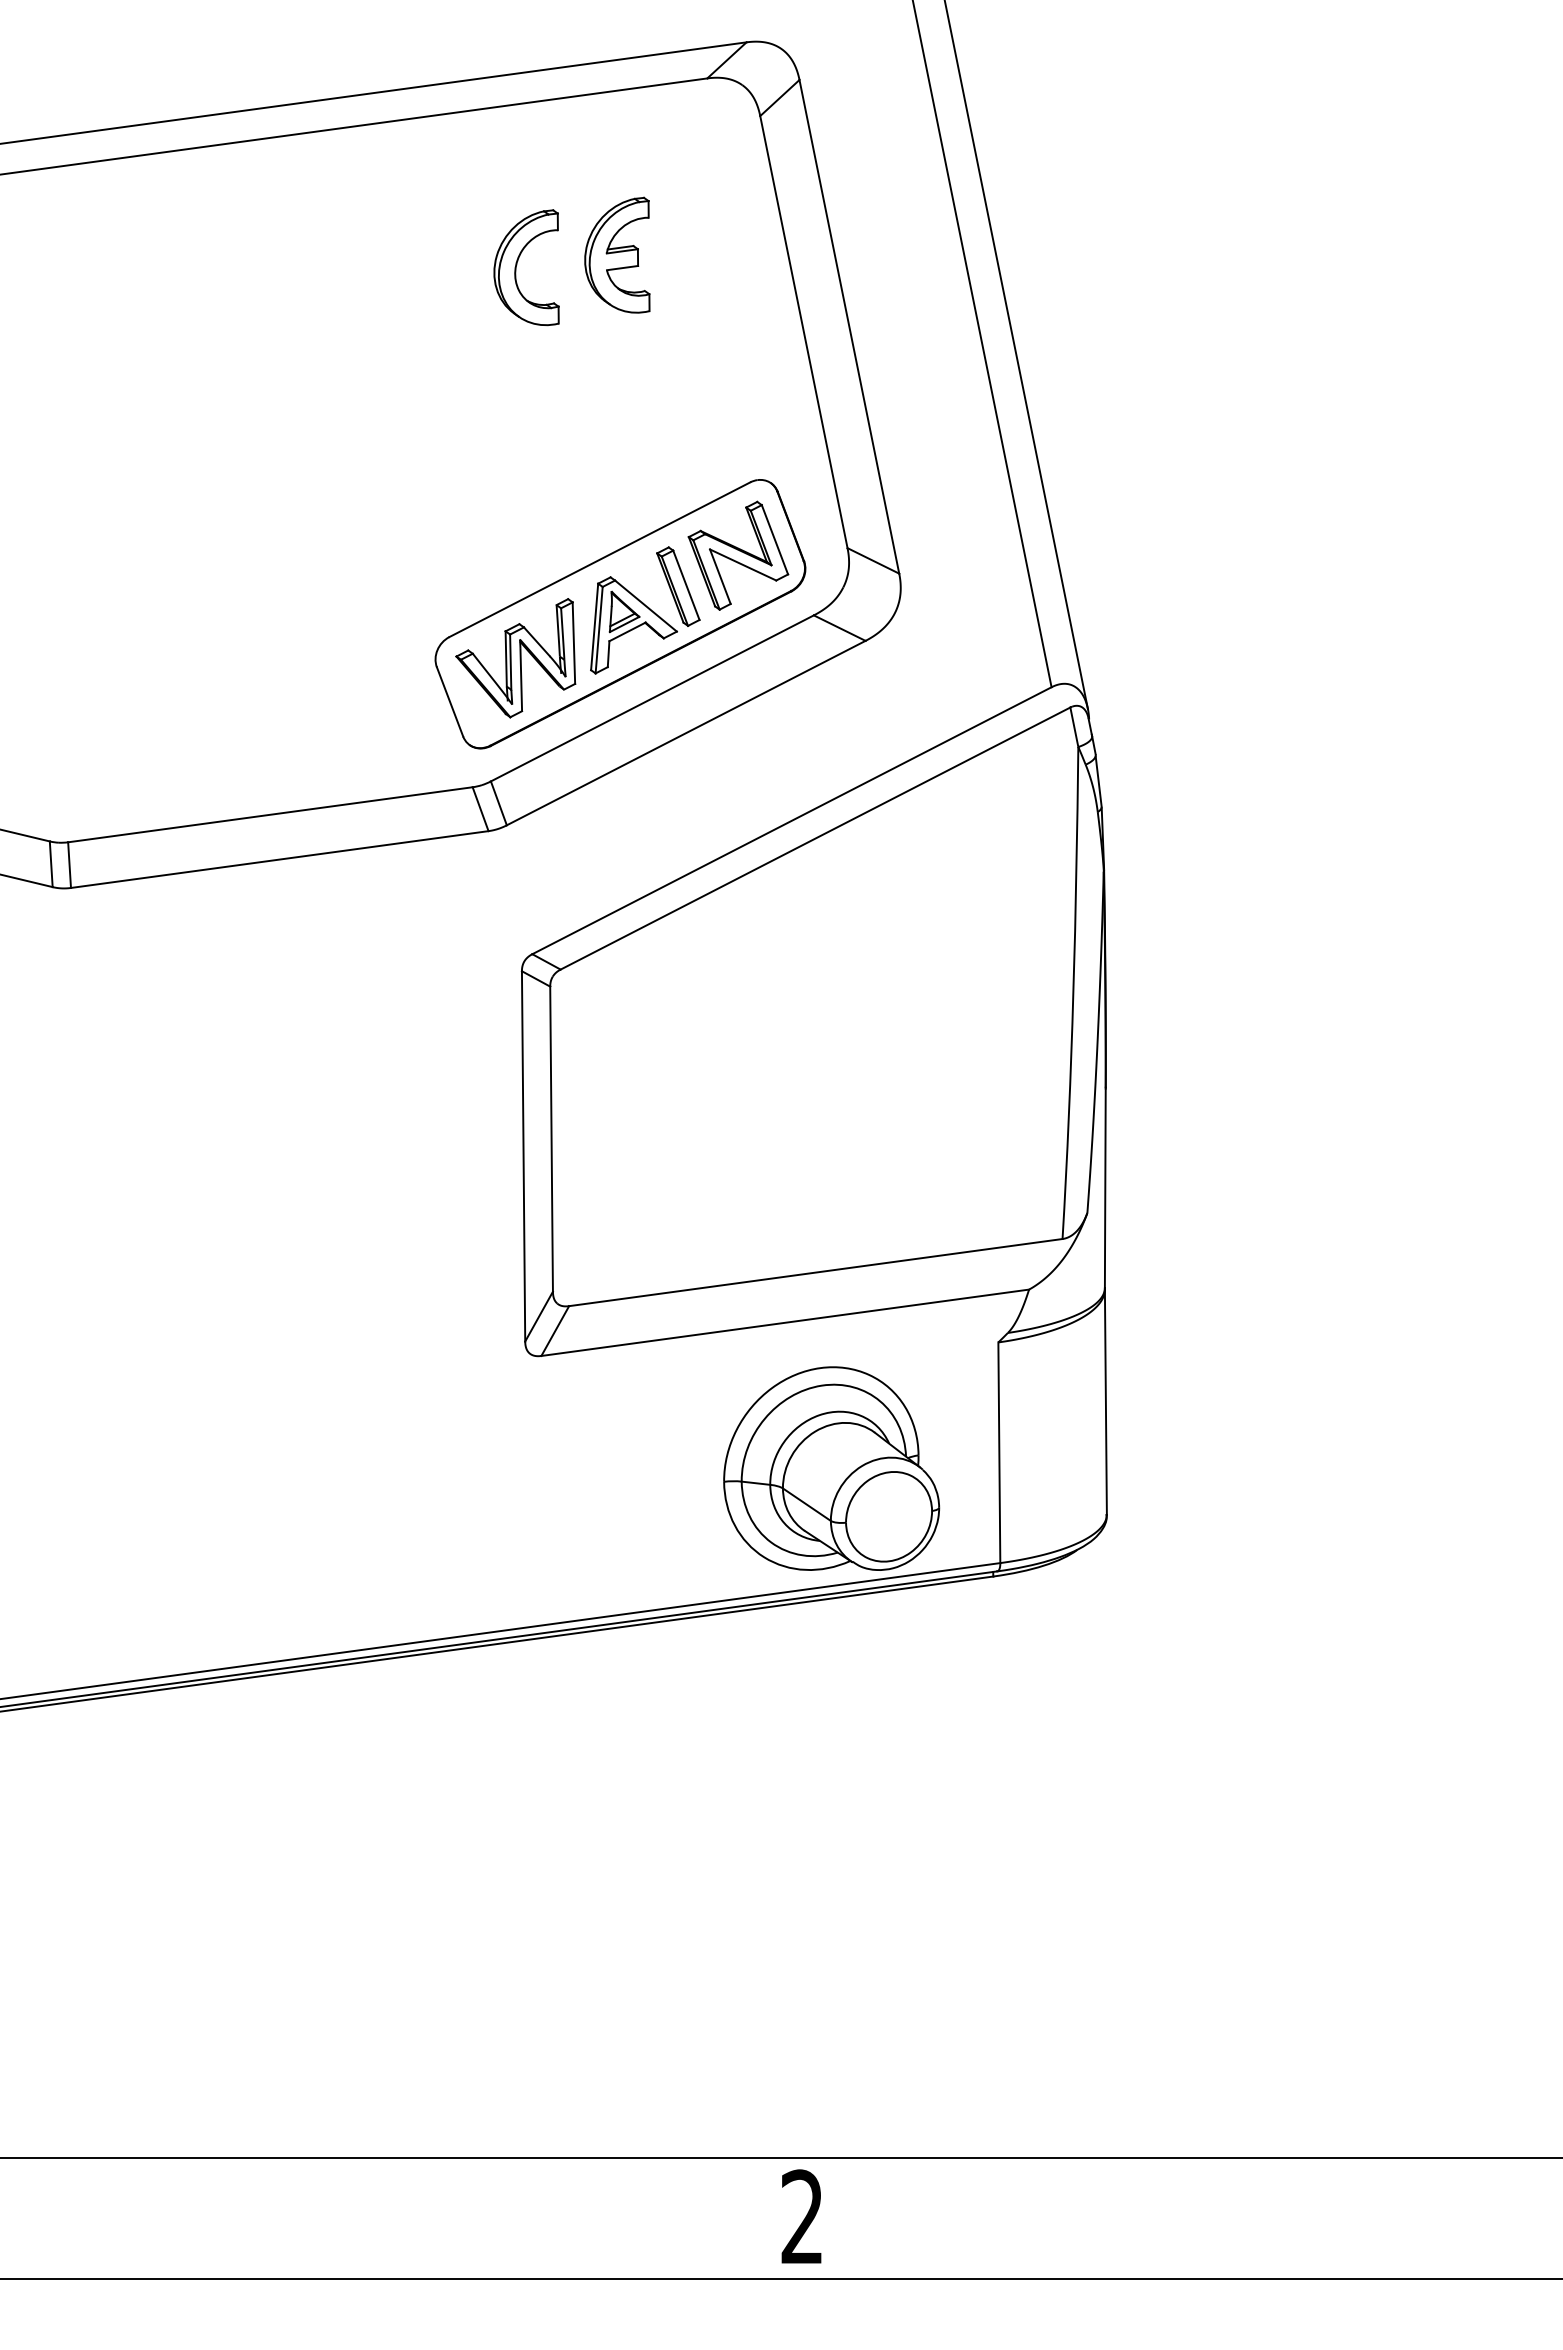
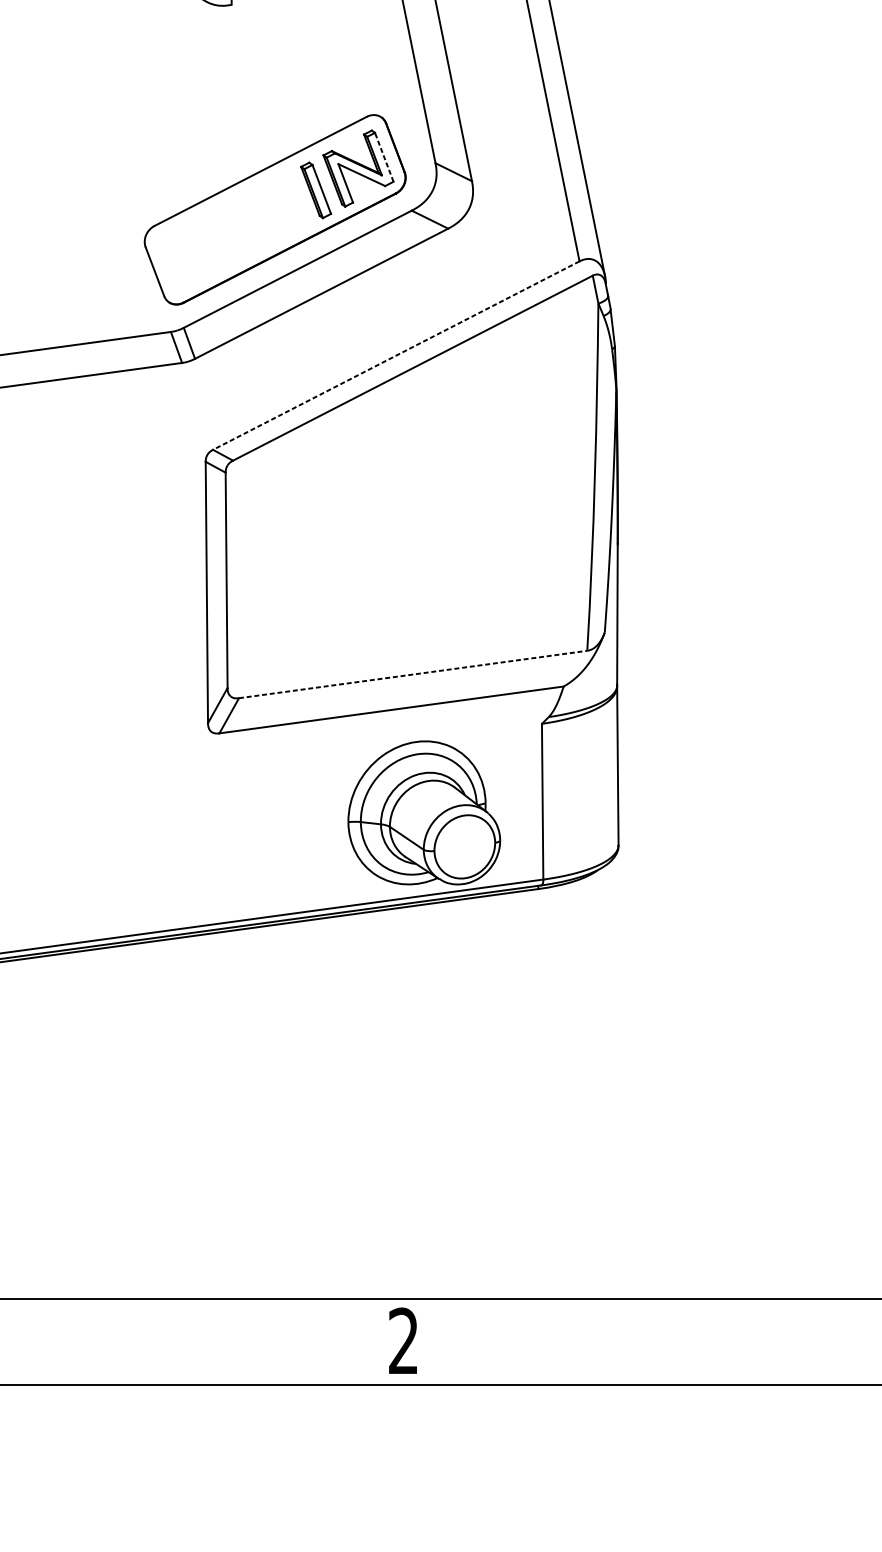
line: (774, 539) -> (383, 157), solid -> dashed
part: (633, 625) -> (284, 217), removed
part: (515, 658) -> (201, 241), removed
line: (791, 820) -> (395, 355), solid -> dashed
line: (815, 1272) -> (412, 674), solid -> dashed

